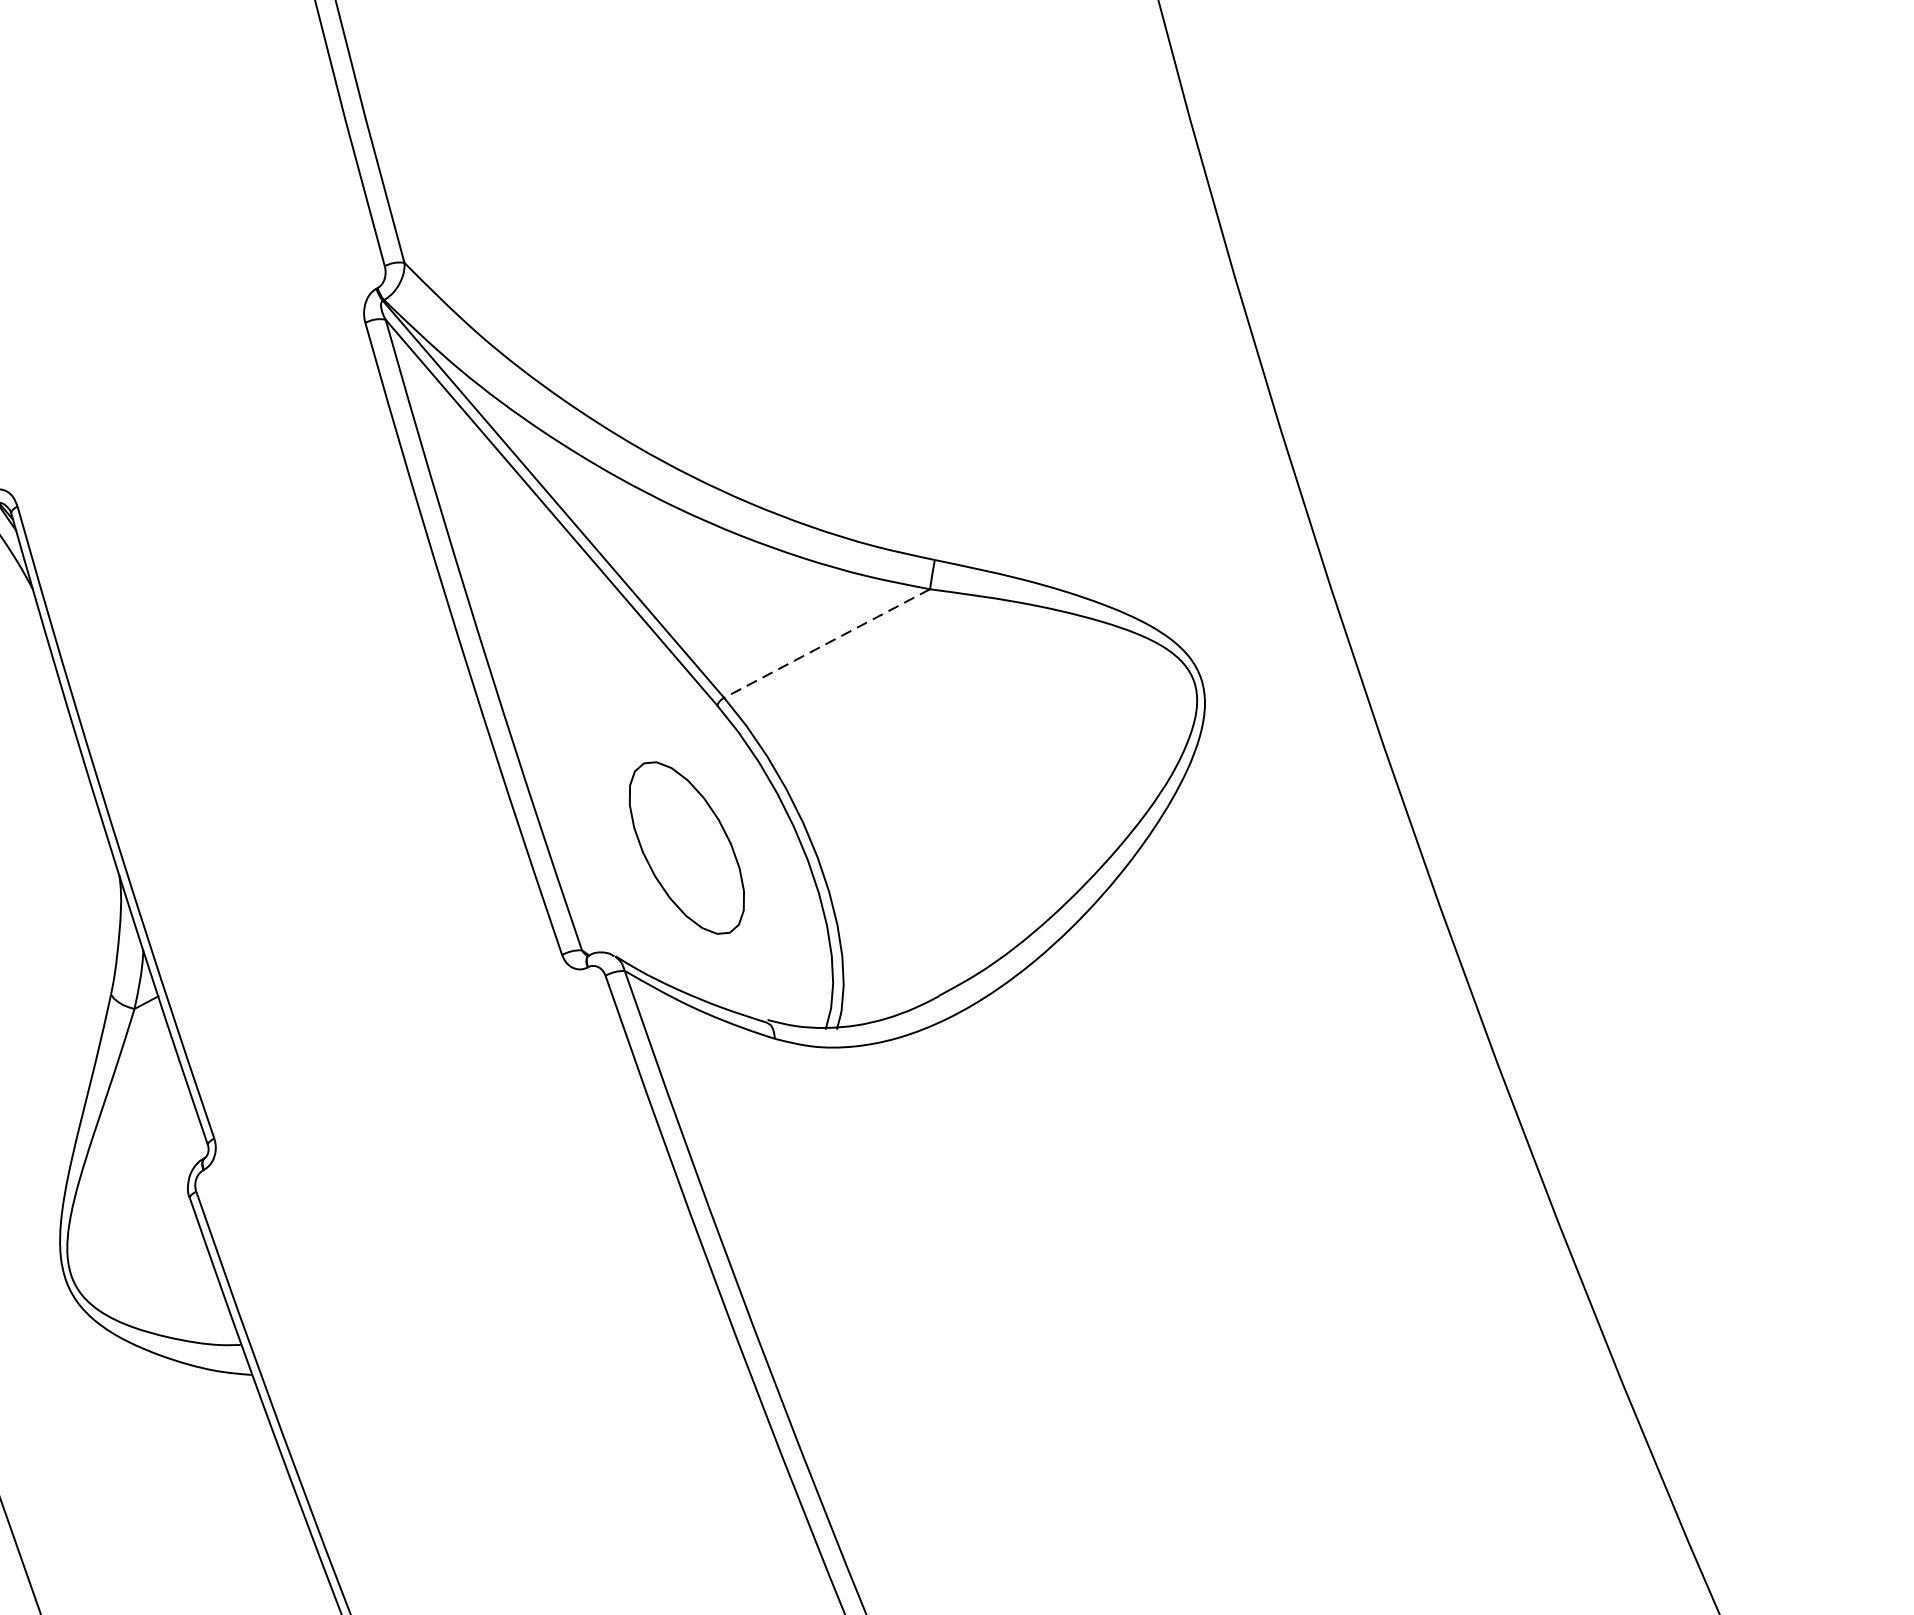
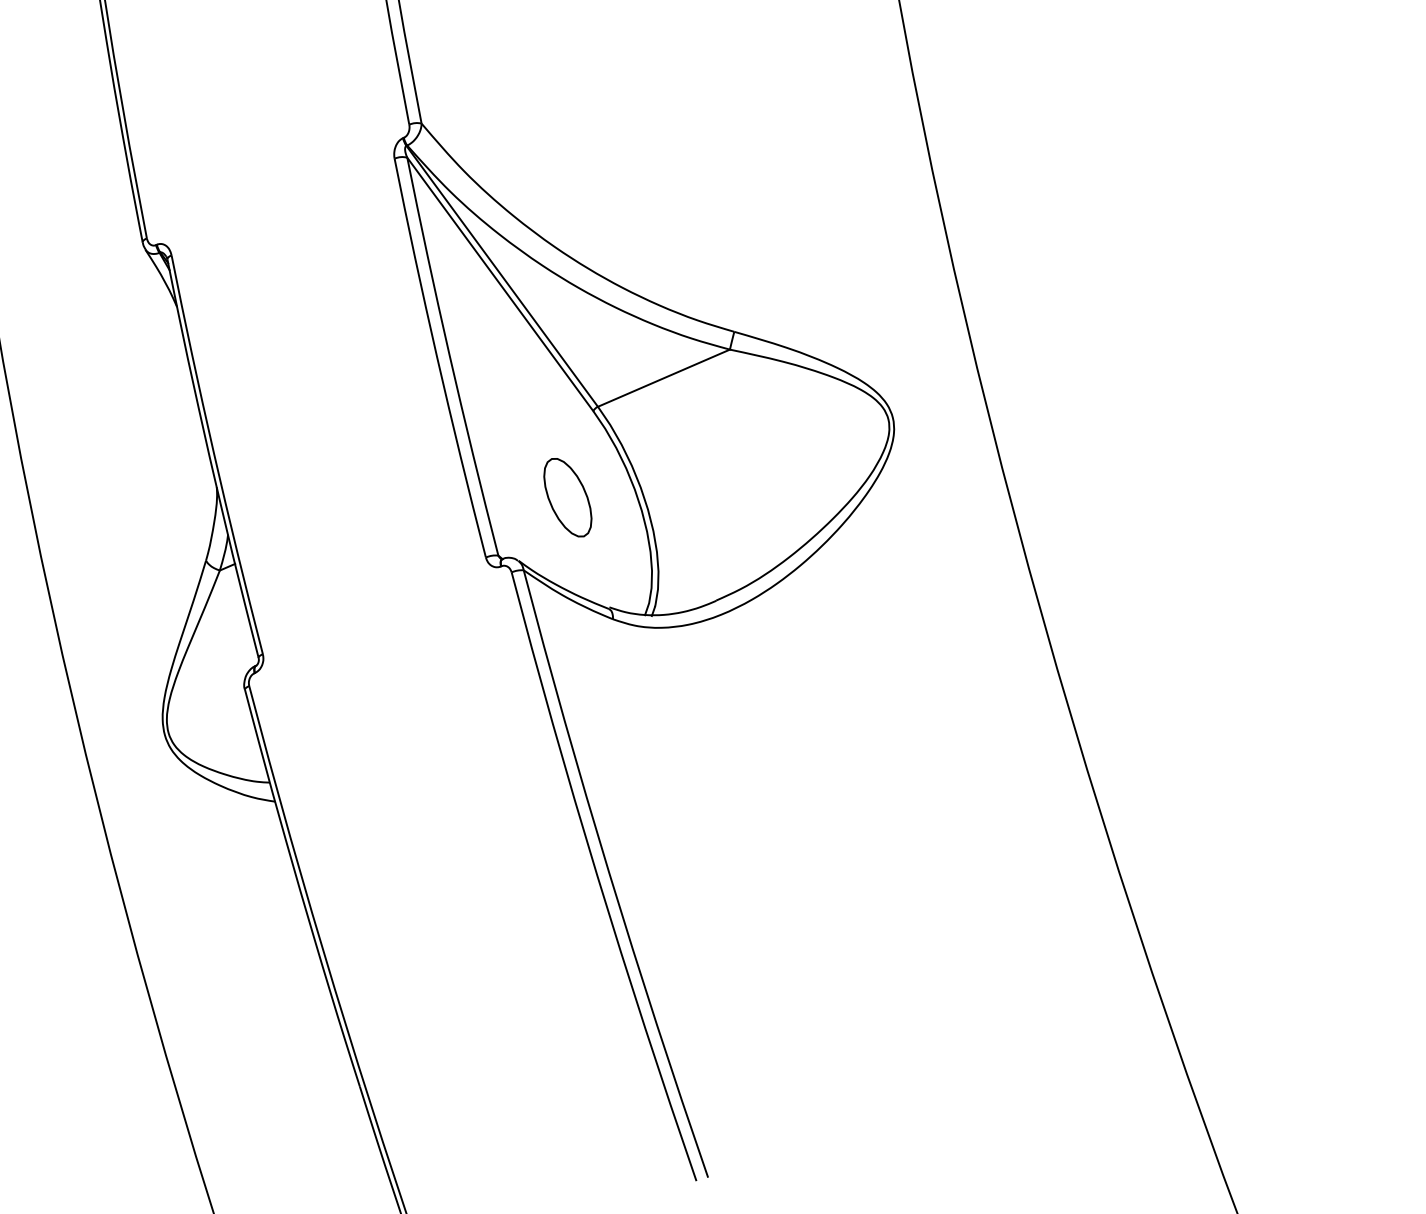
line: (826, 644) -> (663, 378), dashed -> solid
part: (686, 847) -> (567, 497), size x0.71

